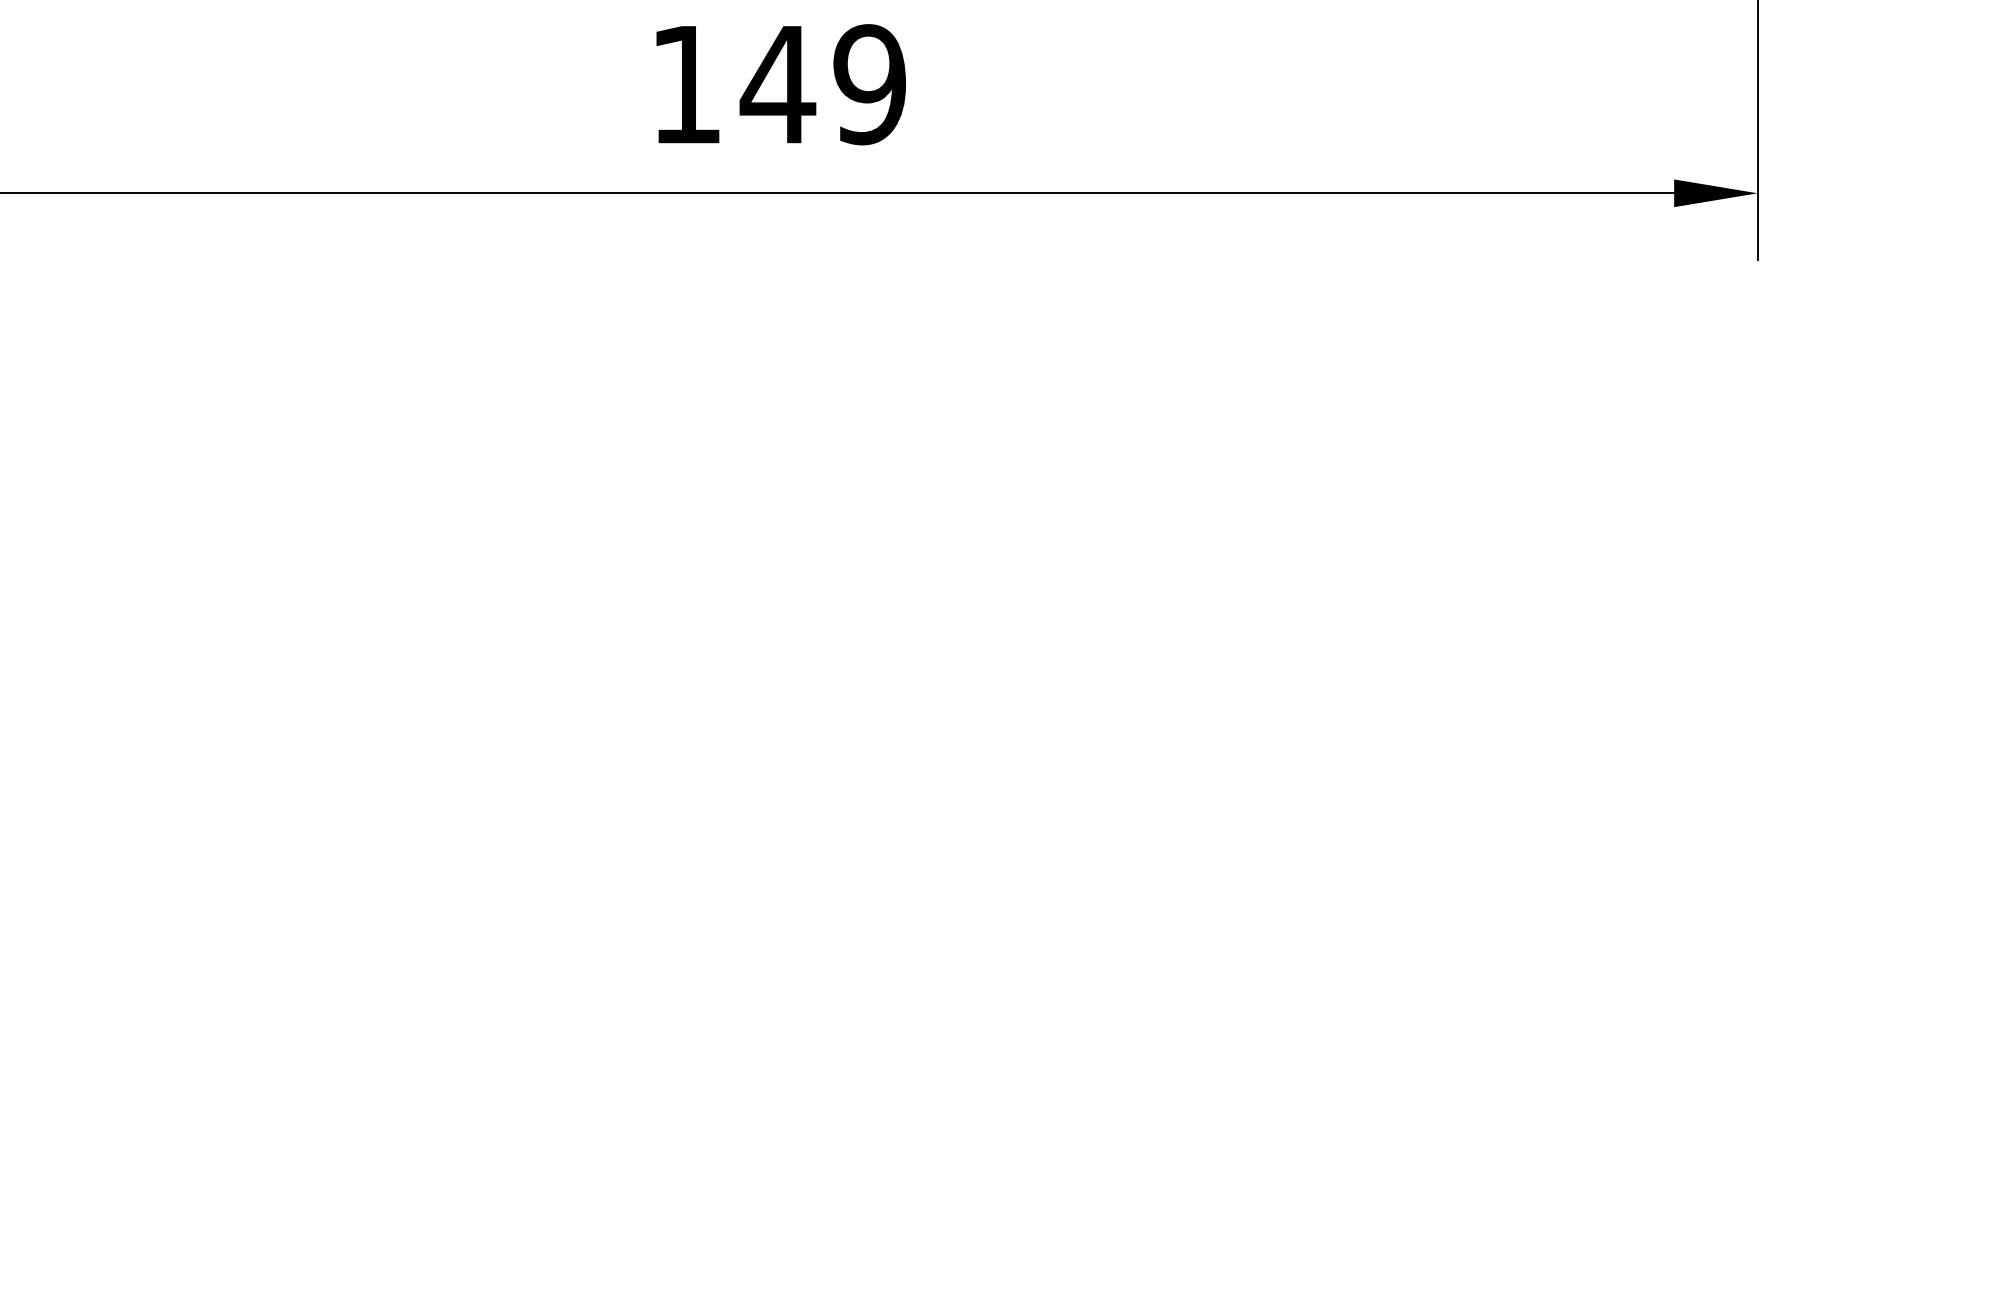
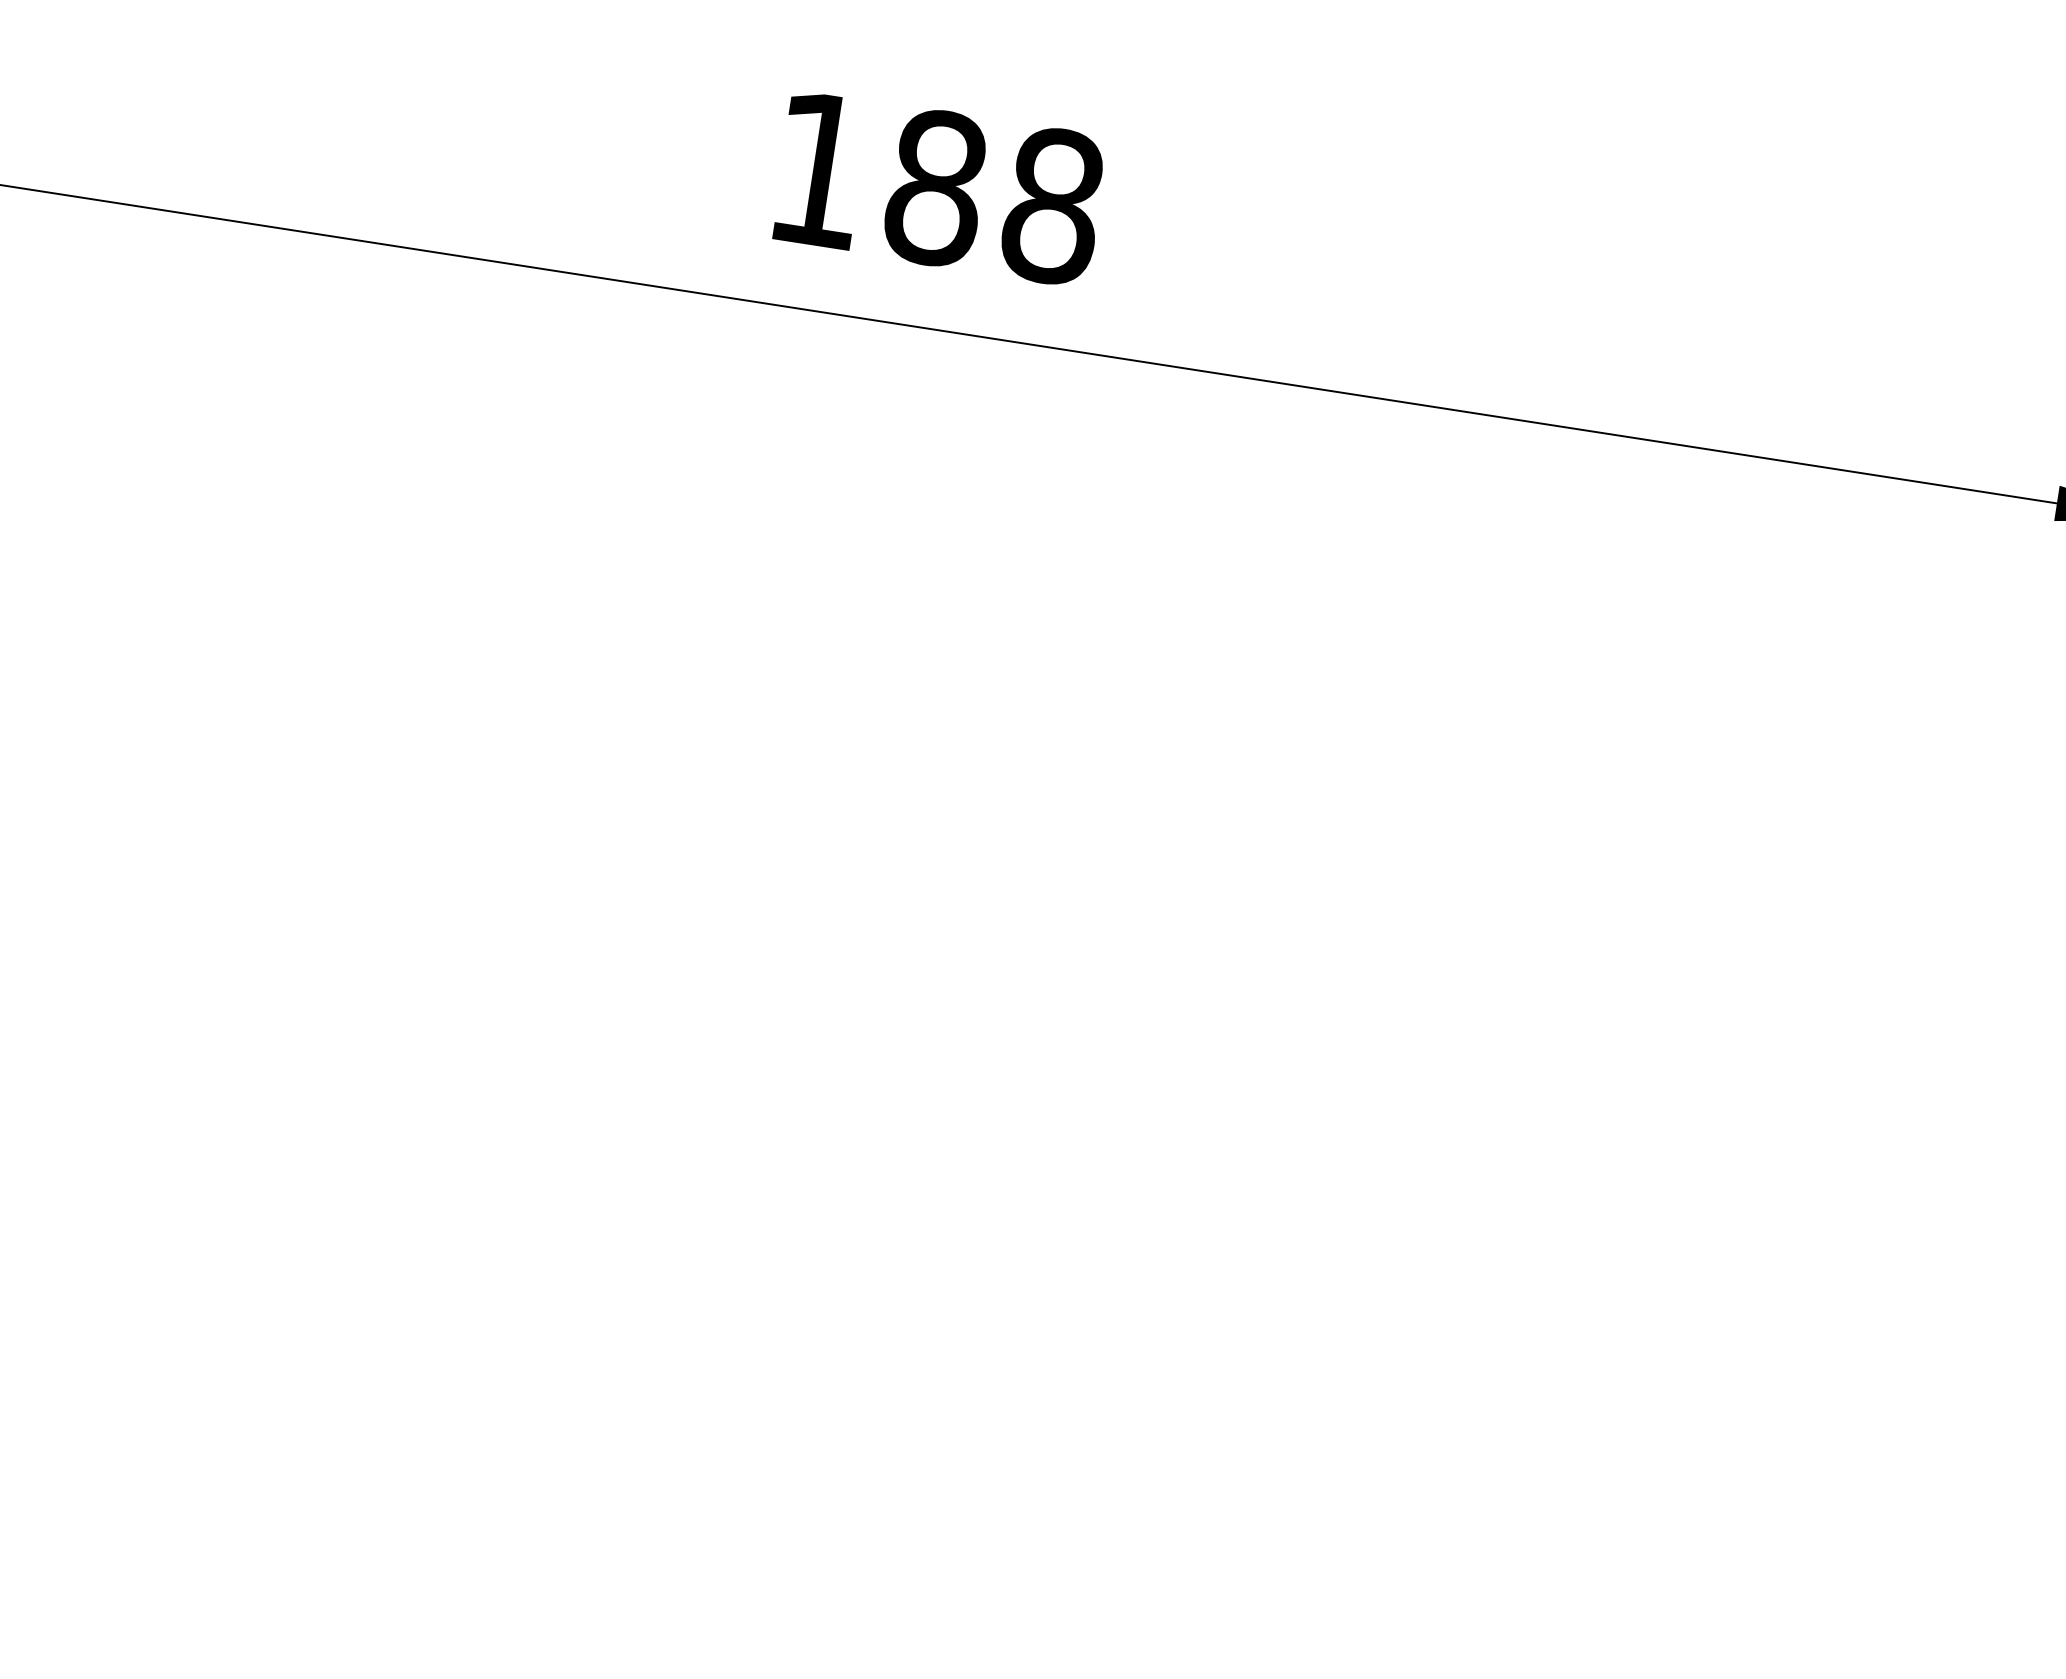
text: (822, 84) -> (992, 196), 149 -> 188

